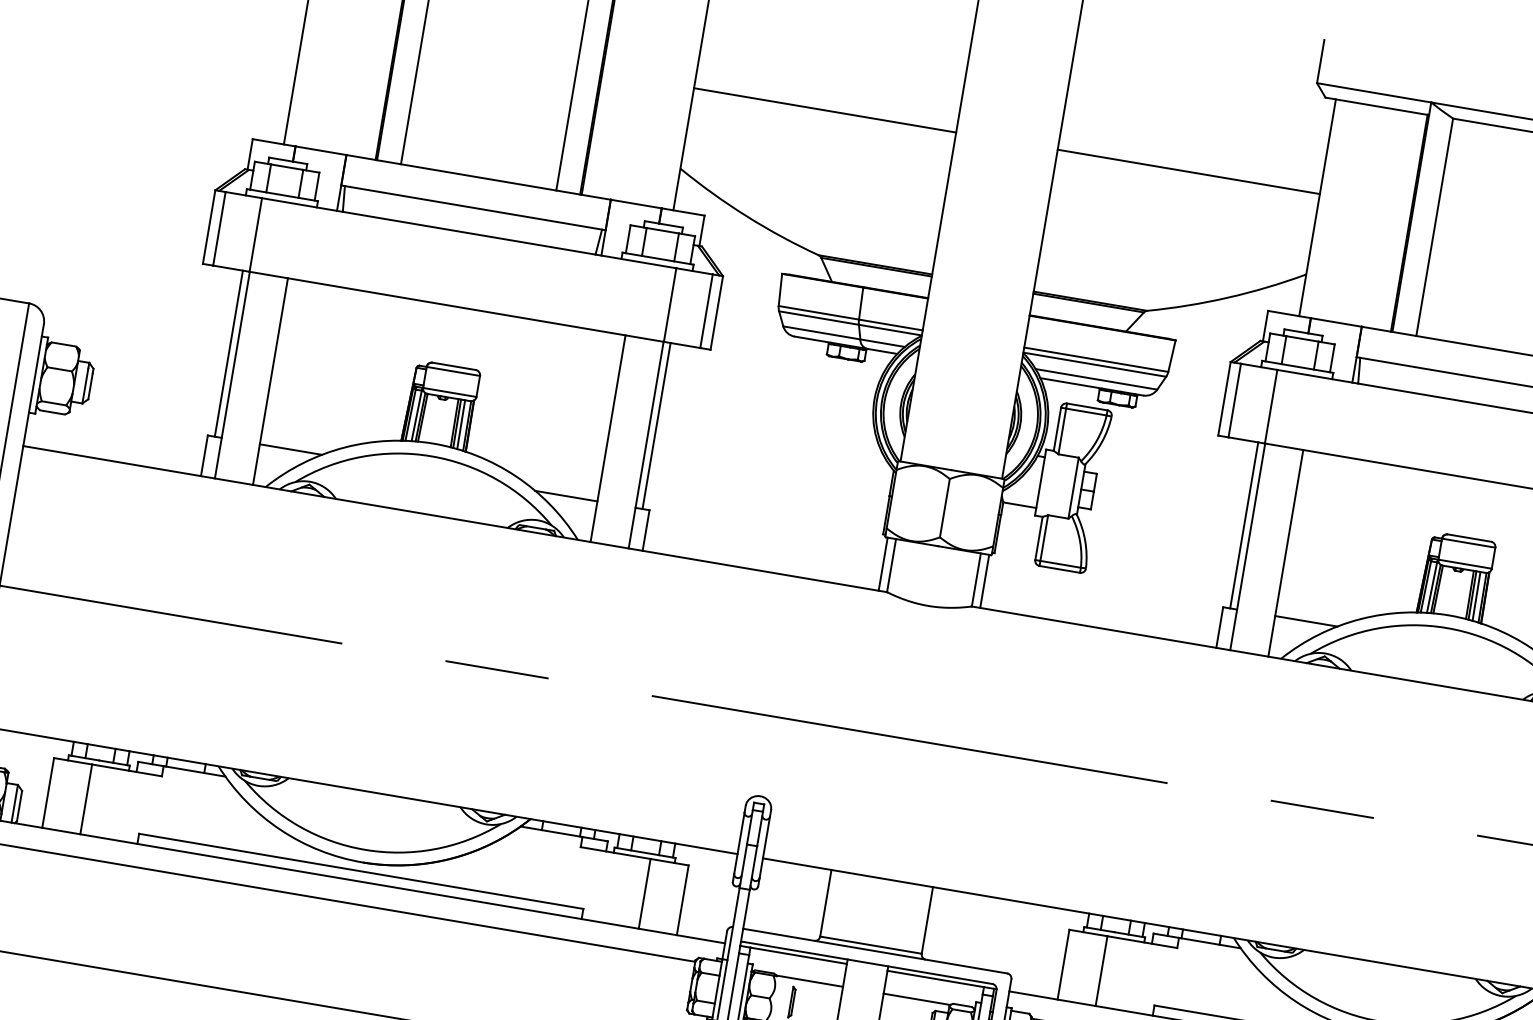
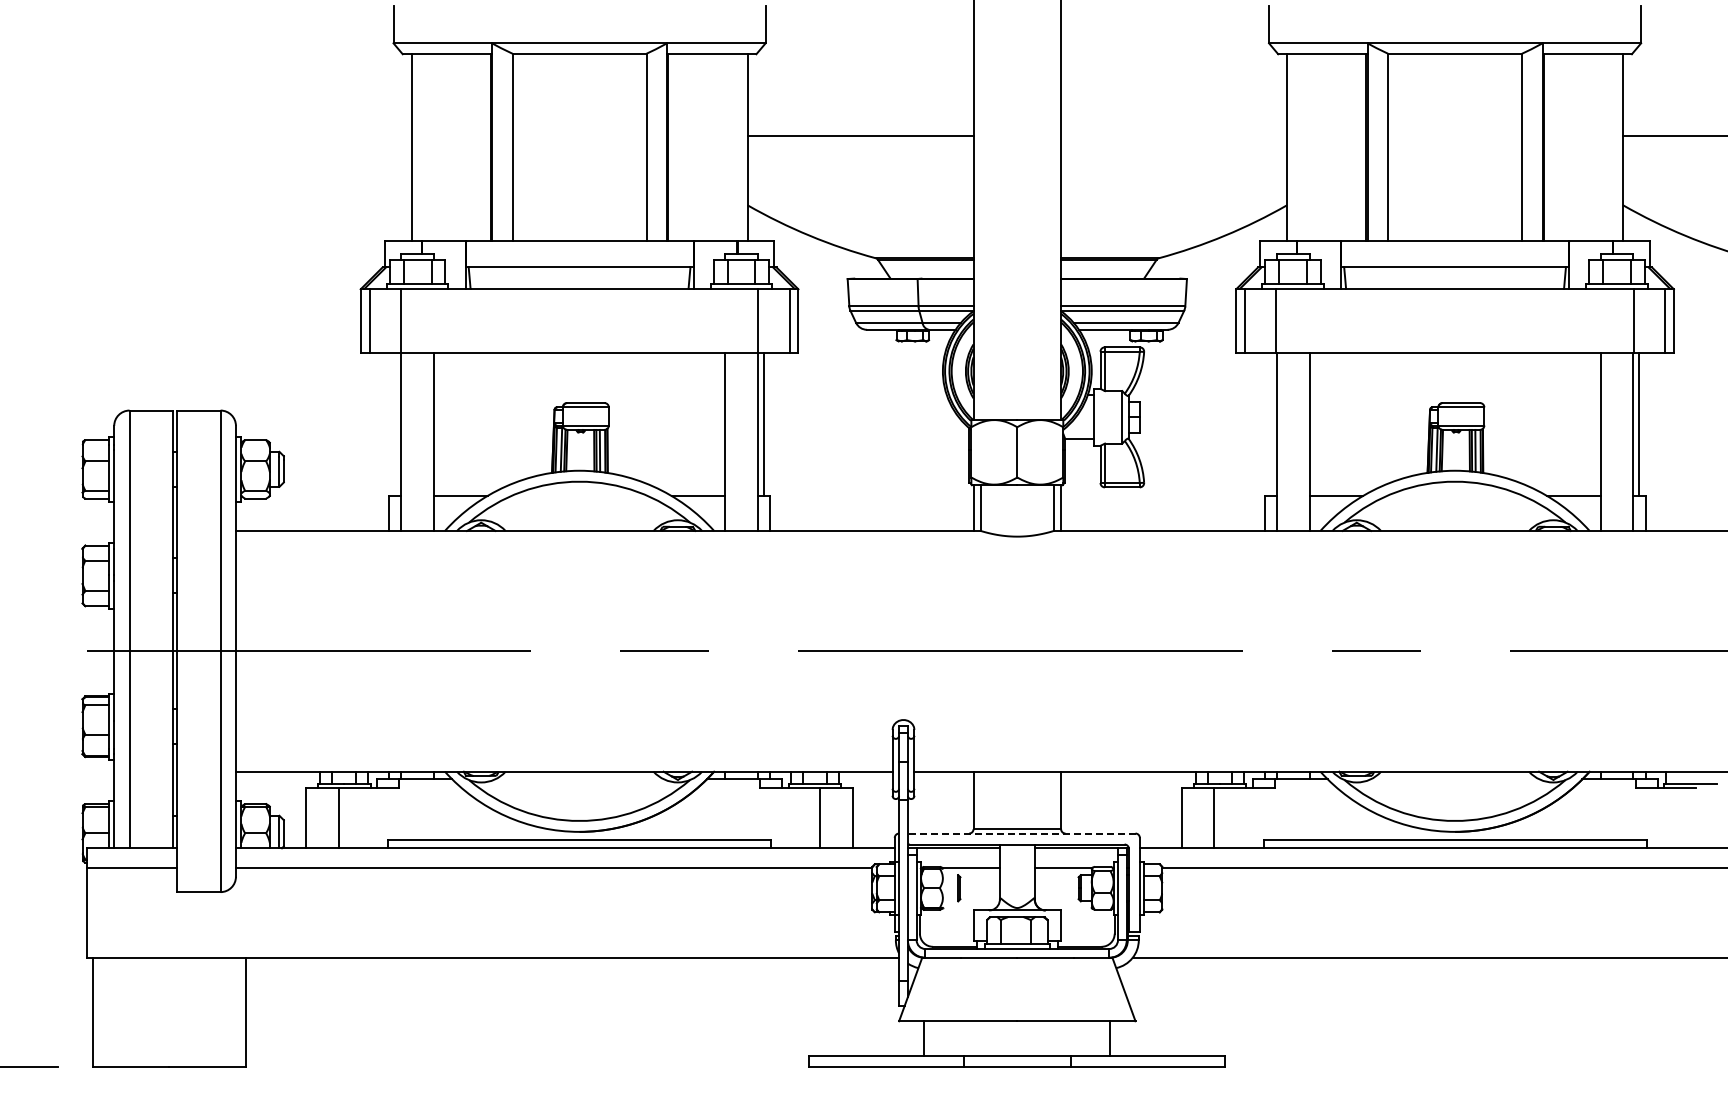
line: (1189, 171) -> (1174, 135), removed
line: (229, 352) -> (395, 423), removed
line: (1244, 524) -> (1270, 423), removed
line: (874, 951) -> (1021, 833), solid -> dashed

